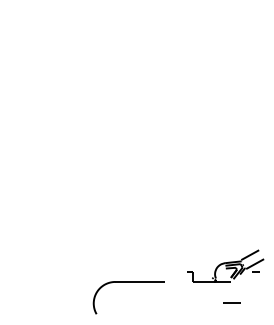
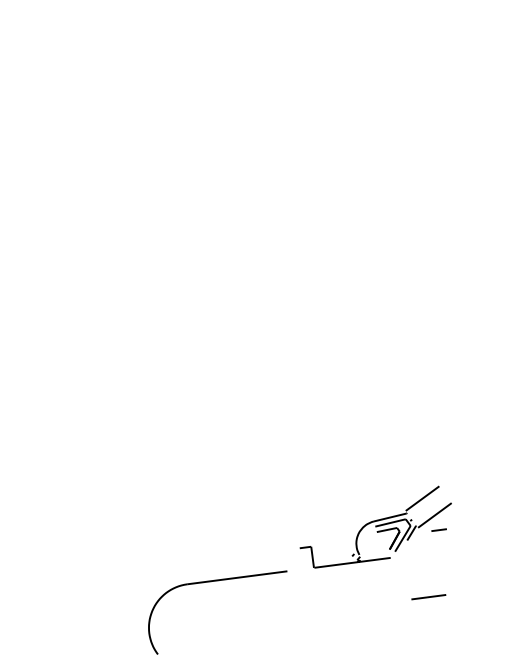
part: (225, 265) -> (375, 526), moved

